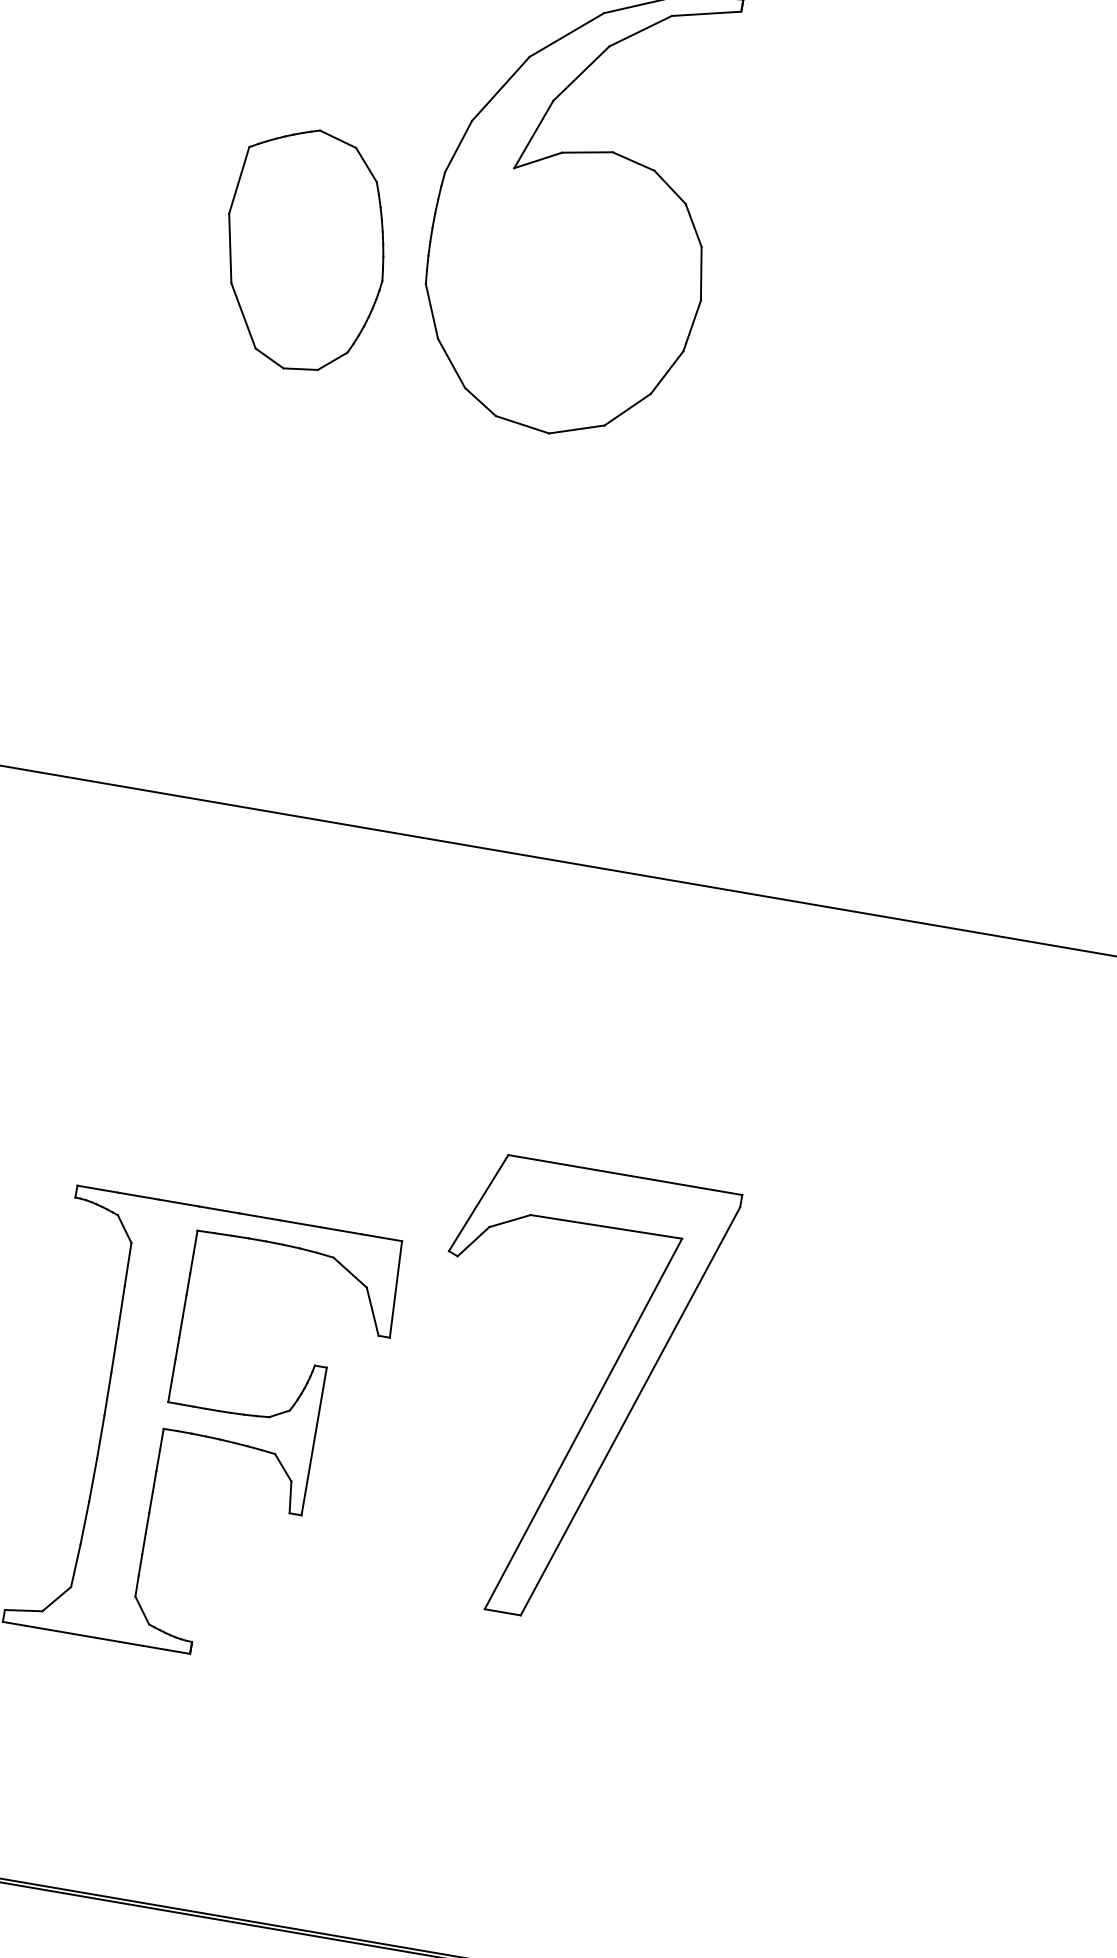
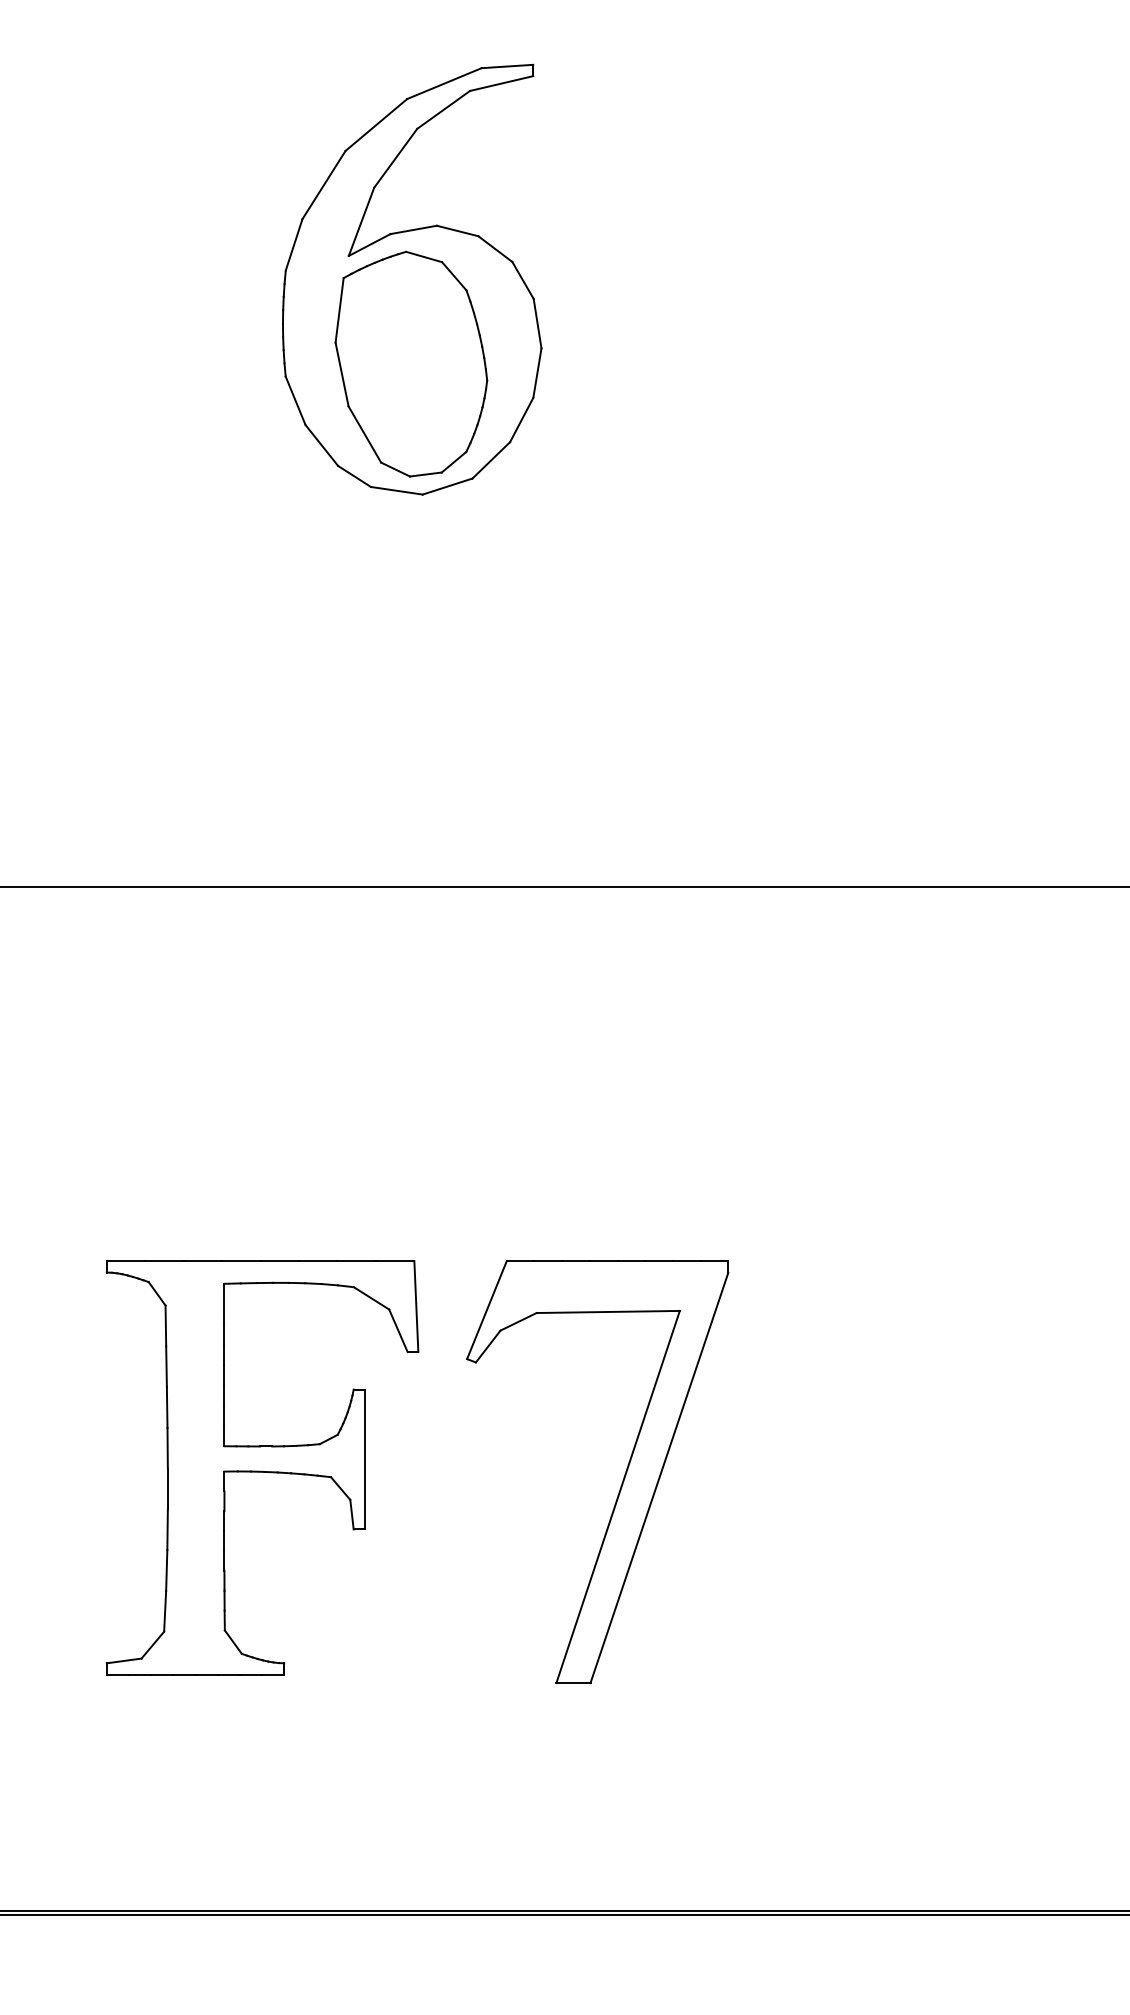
part: (305, 249) -> (411, 363), moved
part: (591, 1407) -> (622, 1480), moved

